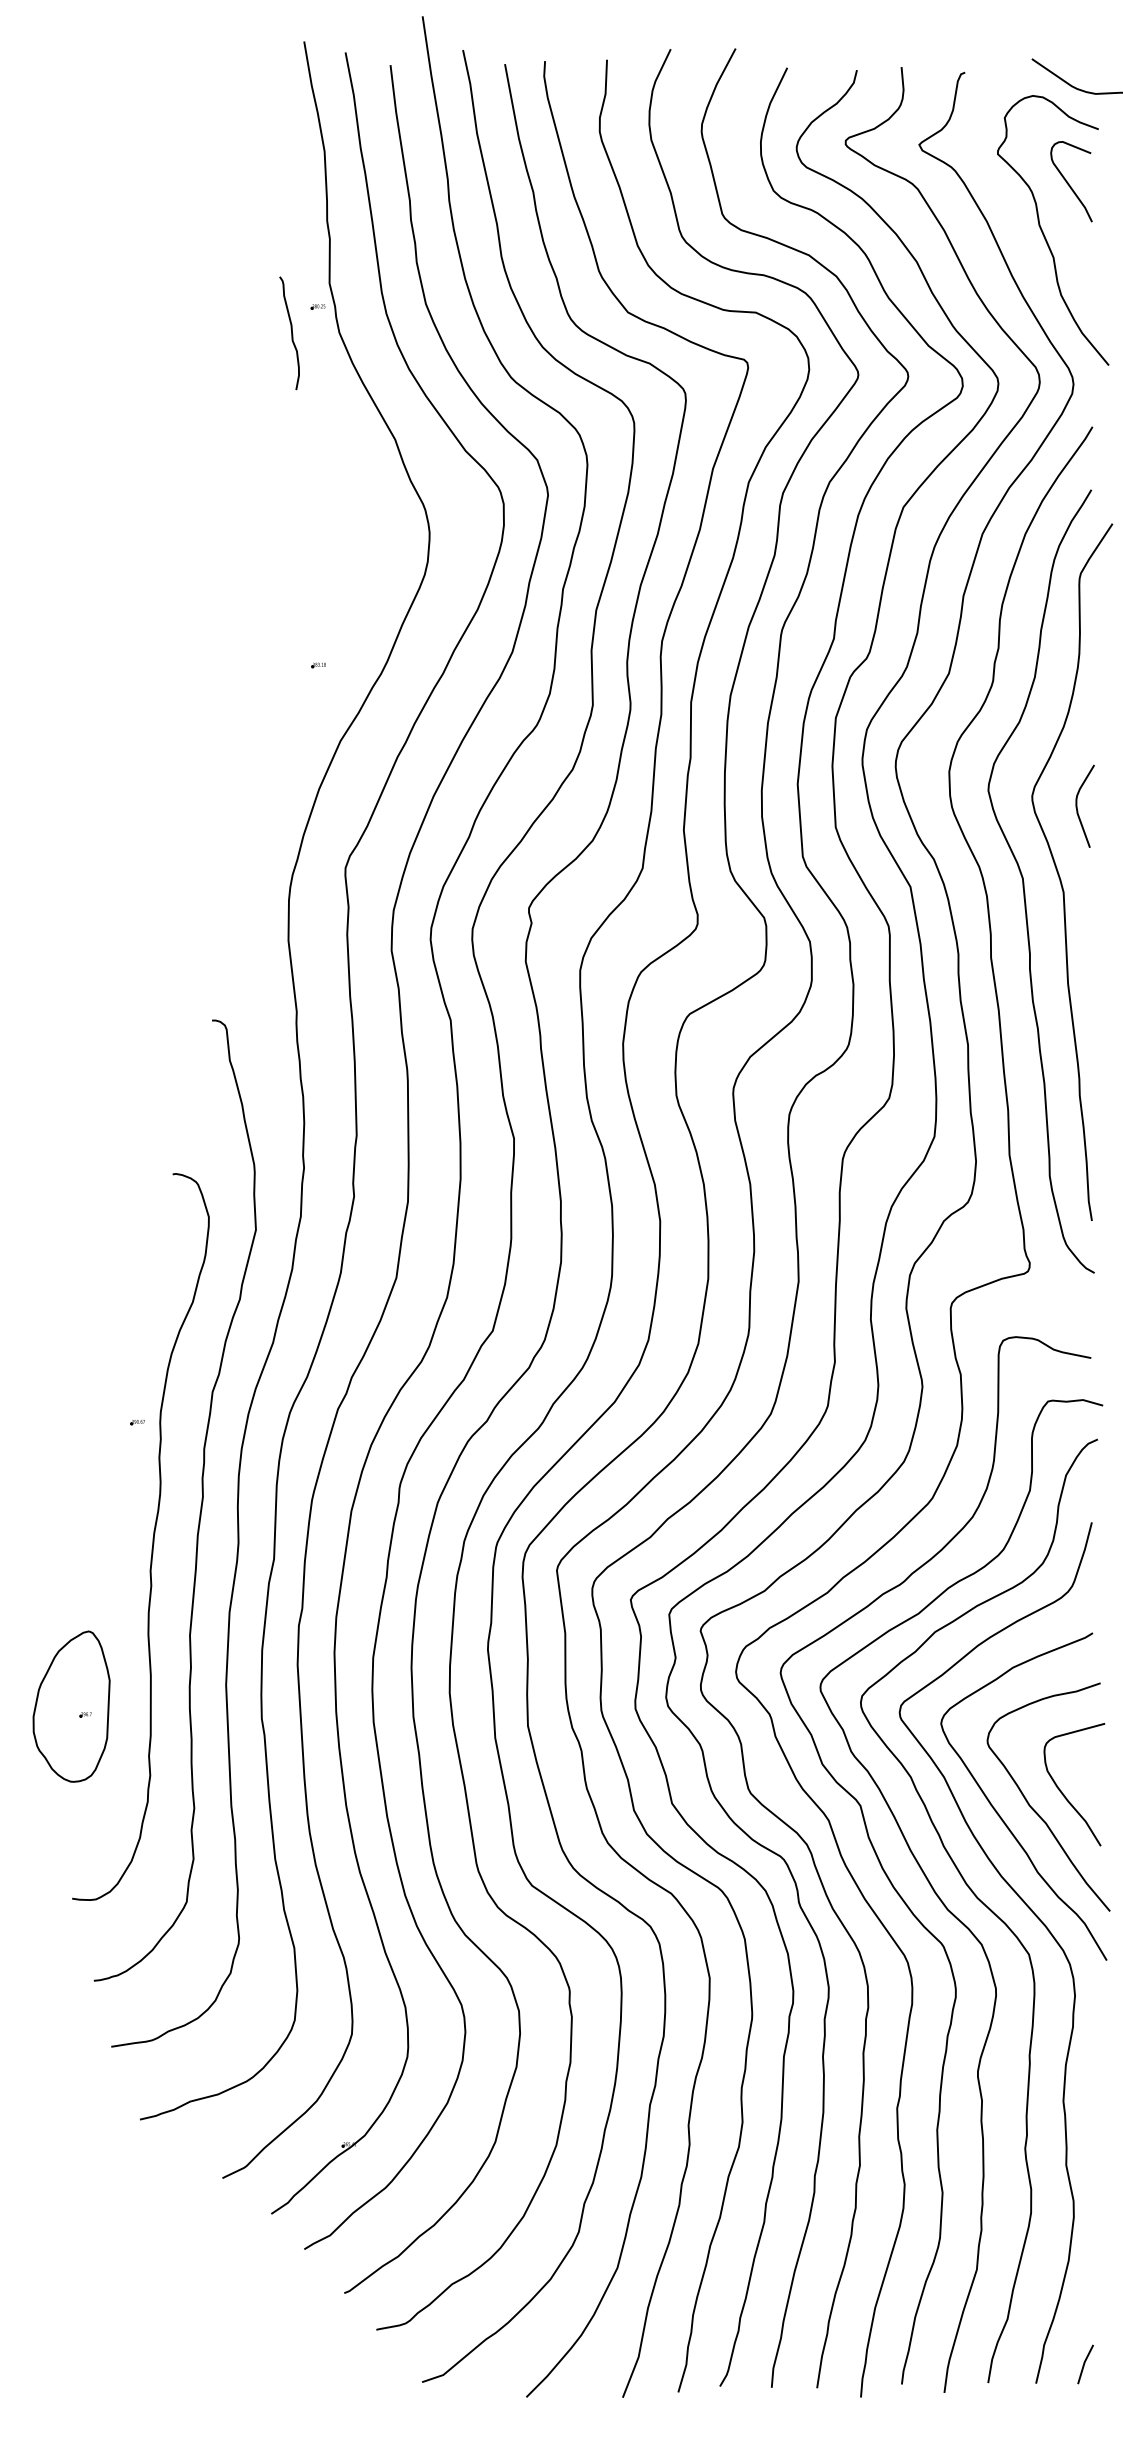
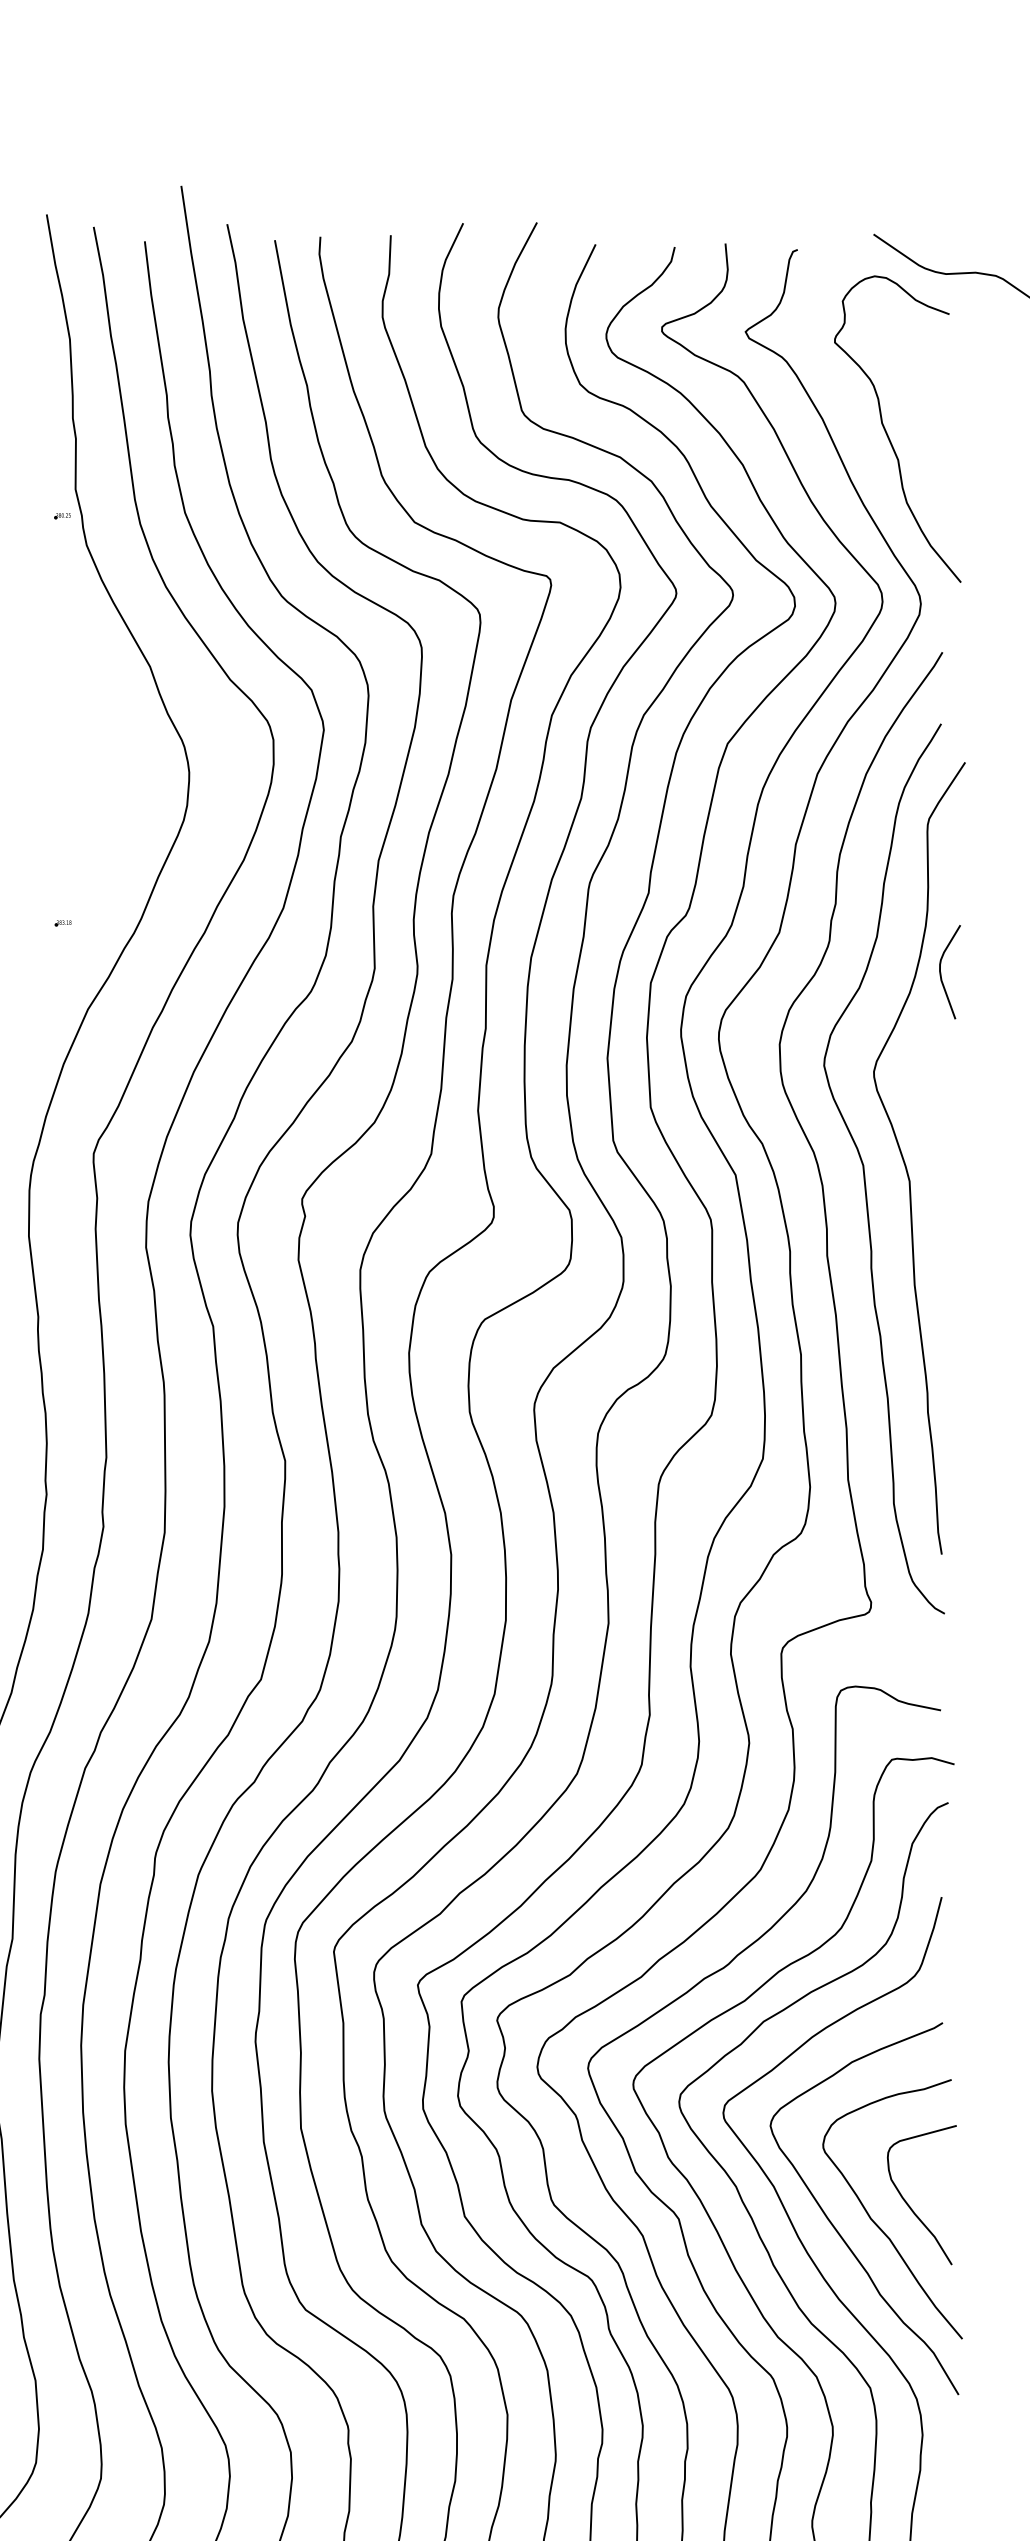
curve: (1069, 183) -> (916, 375), removed
curve: (291, 333) -> (32, 546), removed
curve: (1077, 805) -> (941, 971), moved

